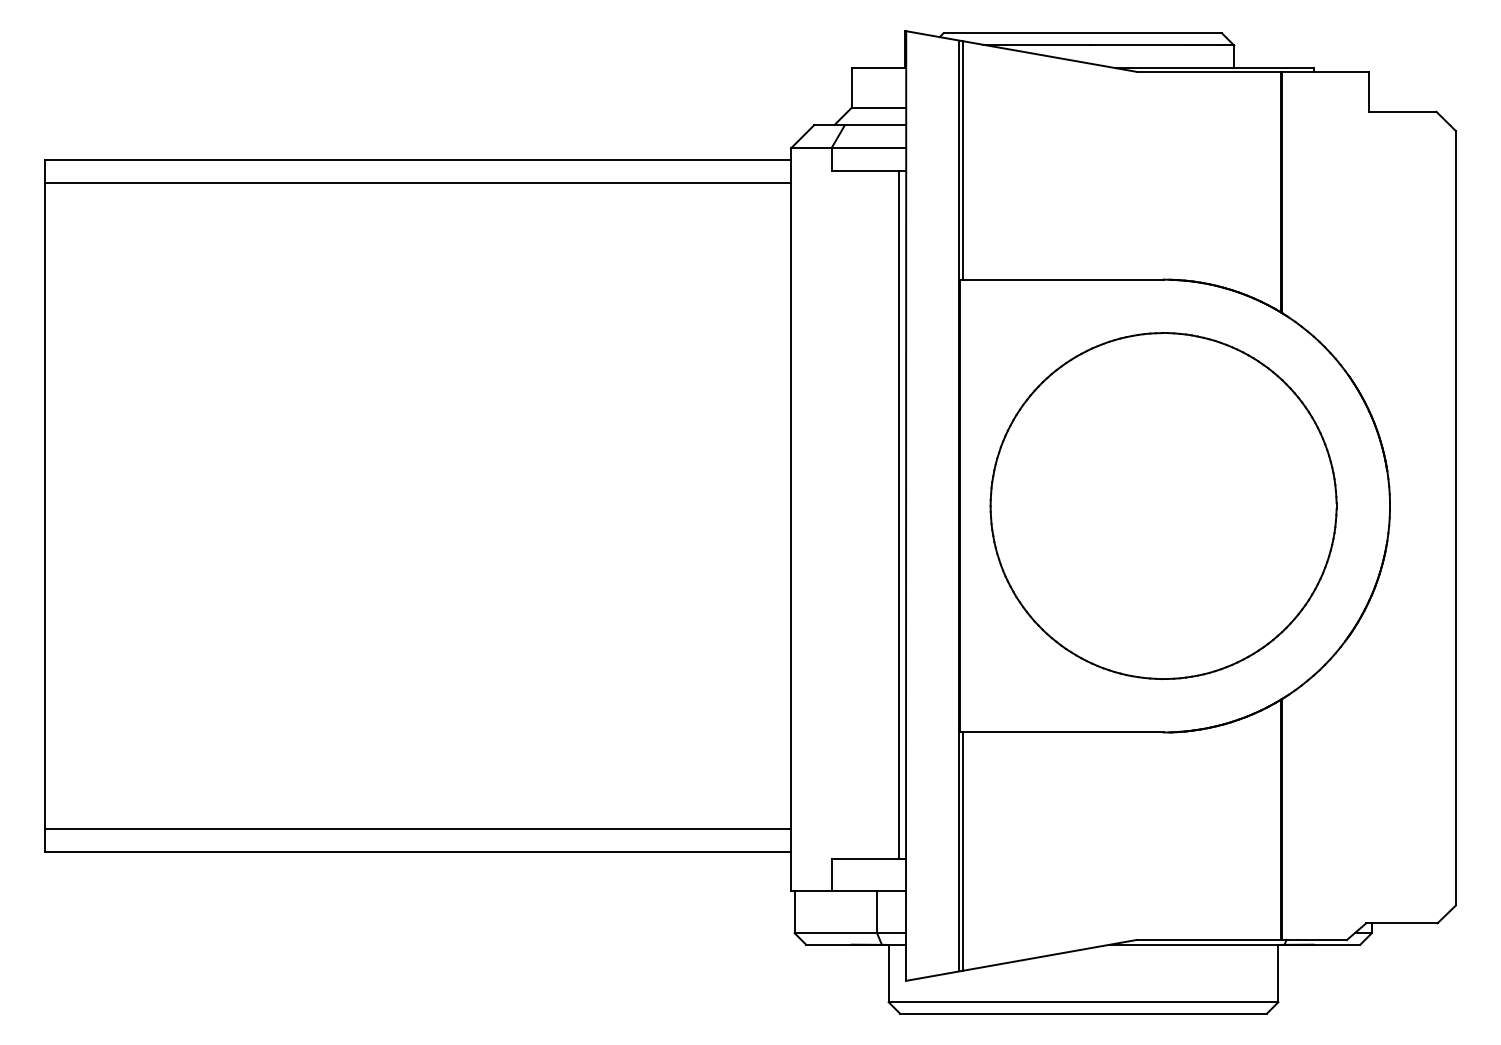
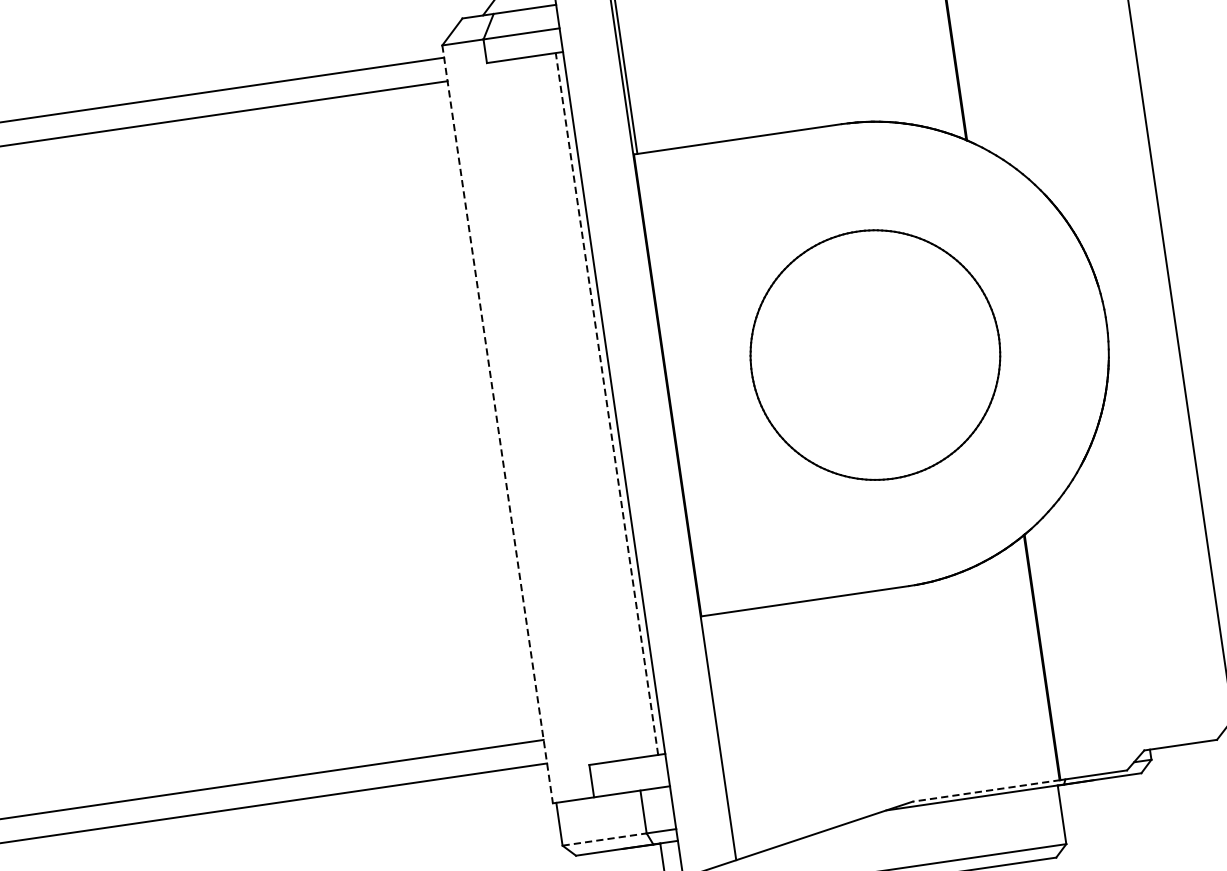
part: (1163, 505) -> (875, 354), size x0.7
line: (899, 514) -> (607, 403), solid -> dashed
line: (791, 519) -> (497, 424), solid -> dashed
line: (963, 851) -> (722, 737), removed
line: (836, 933) -> (605, 839), solid -> dashed
line: (1208, 939) -> (985, 790), solid -> dashed

